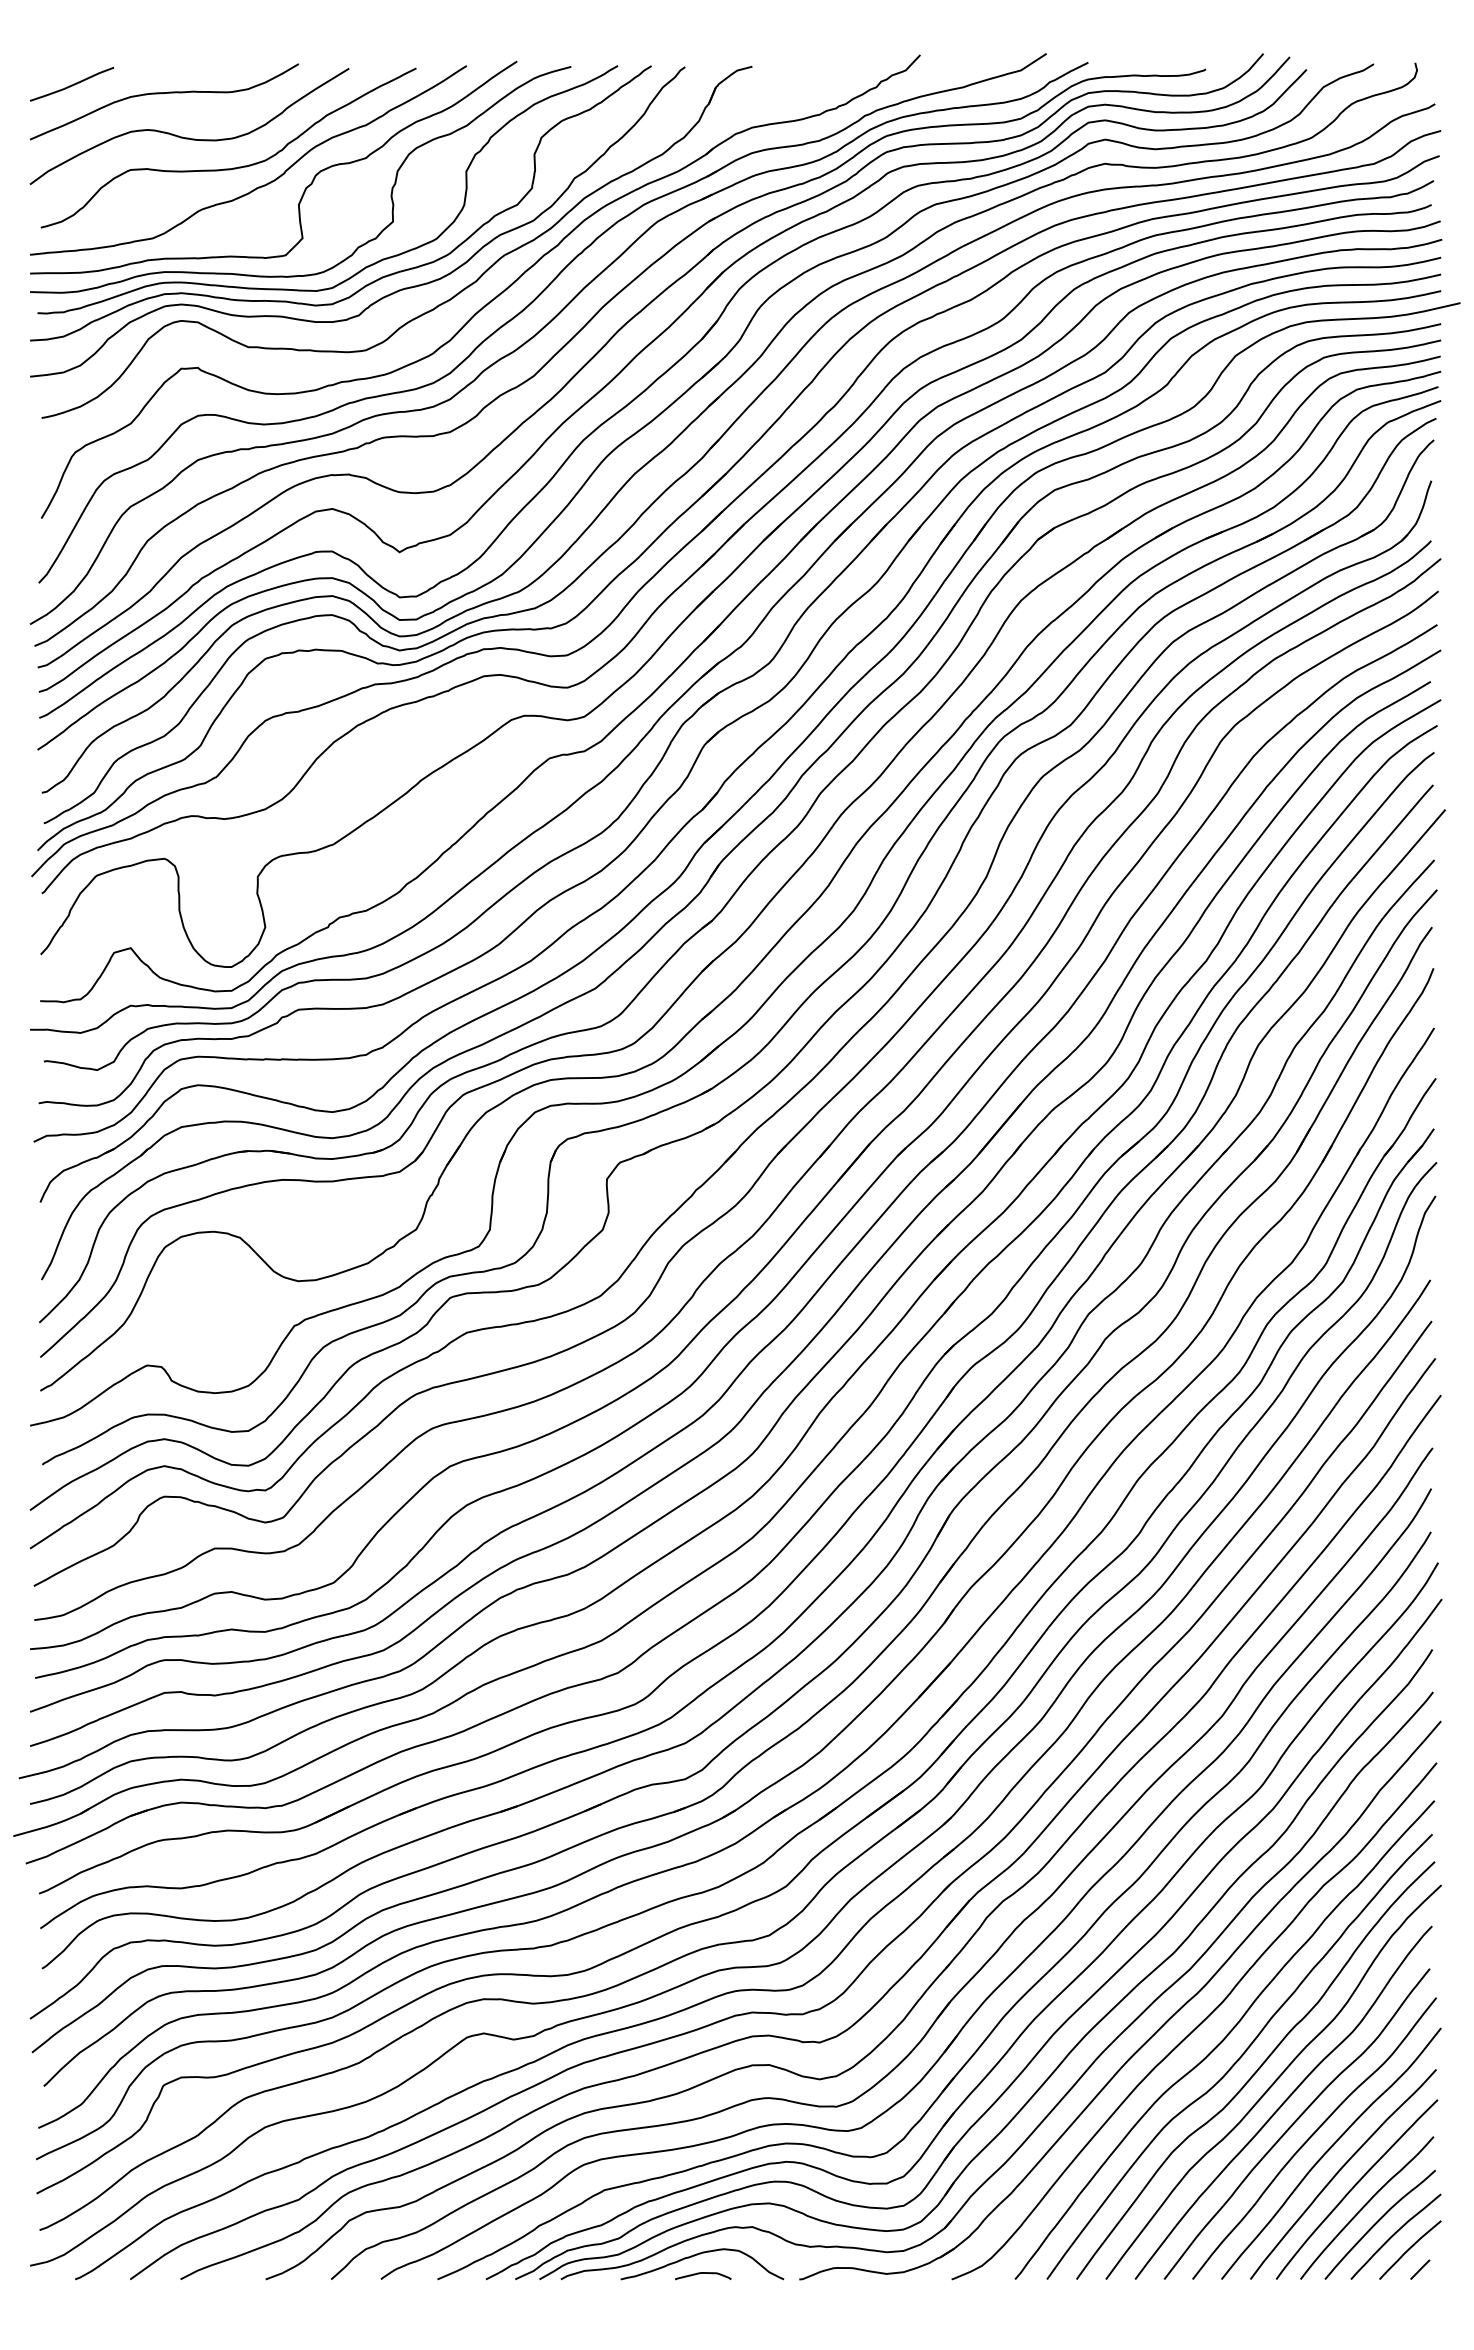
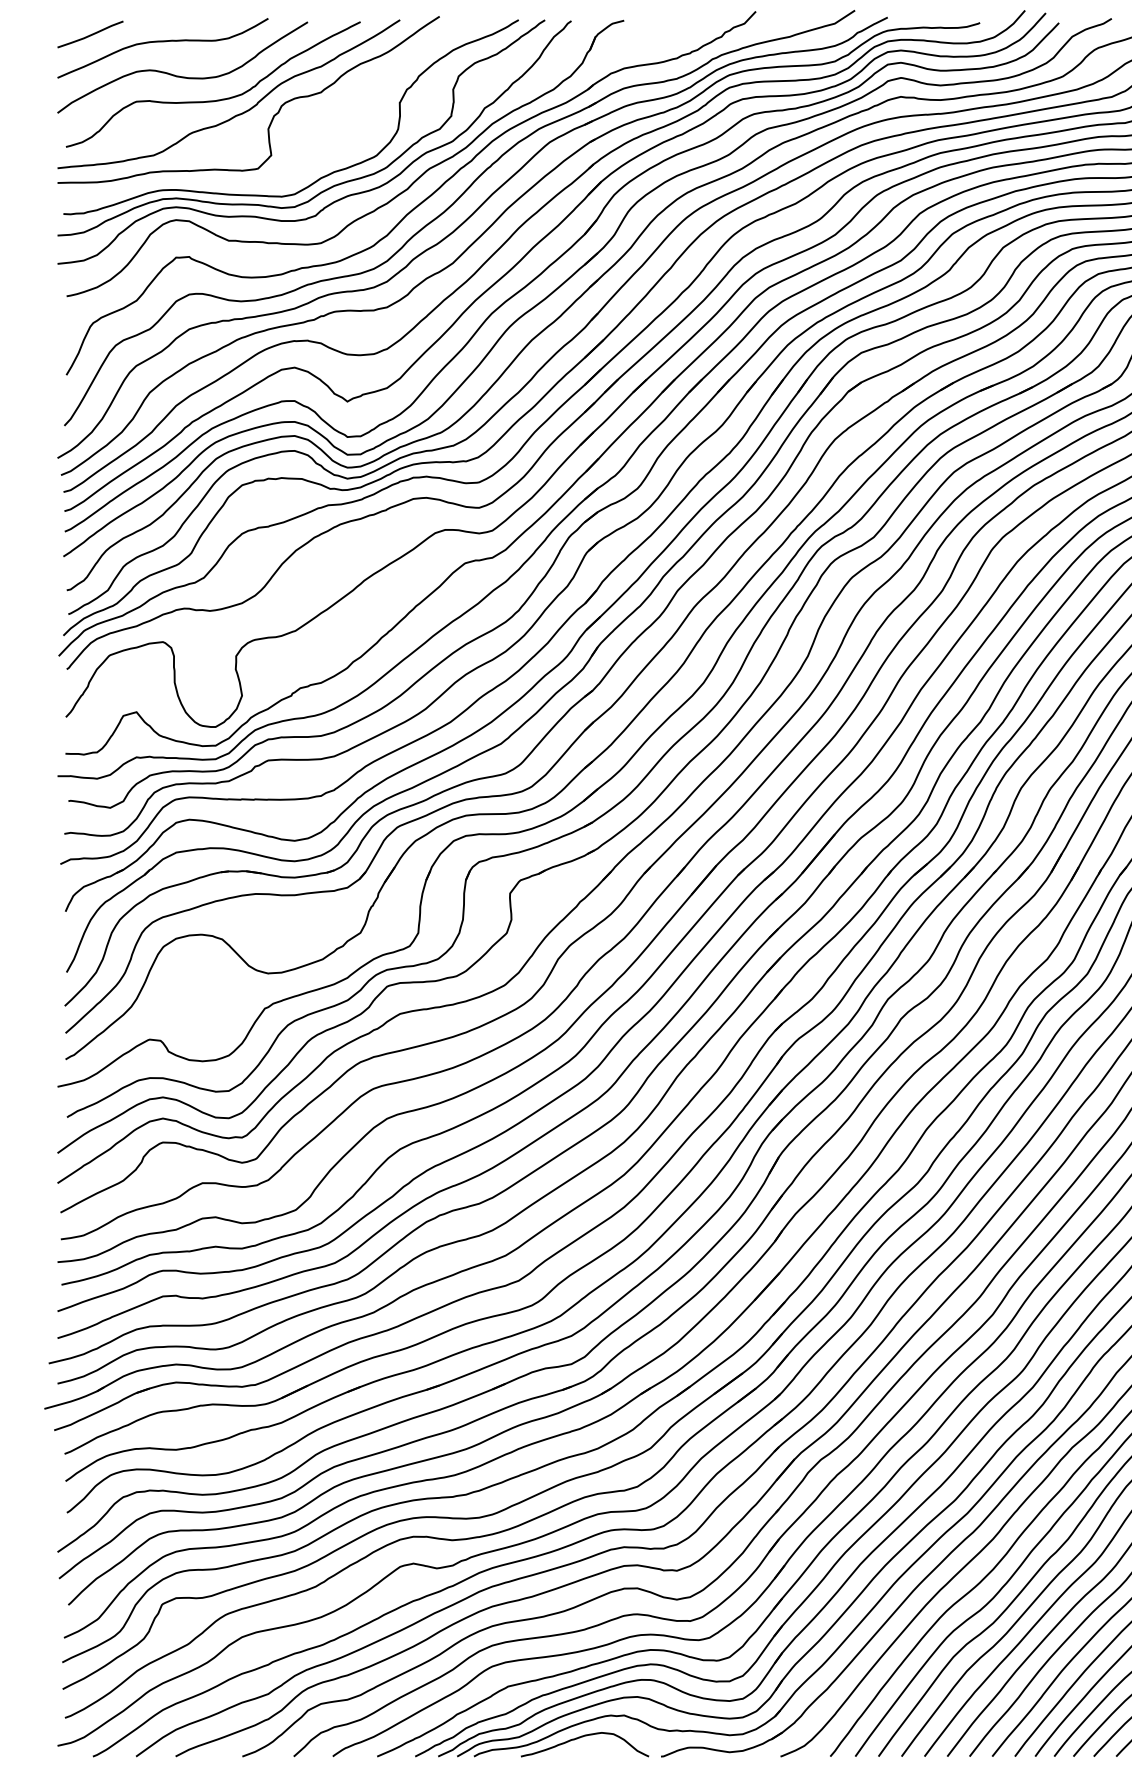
curve: (359, 245) -> (315, 160), removed
curve: (703, 2273) -> (585, 1751), removed

